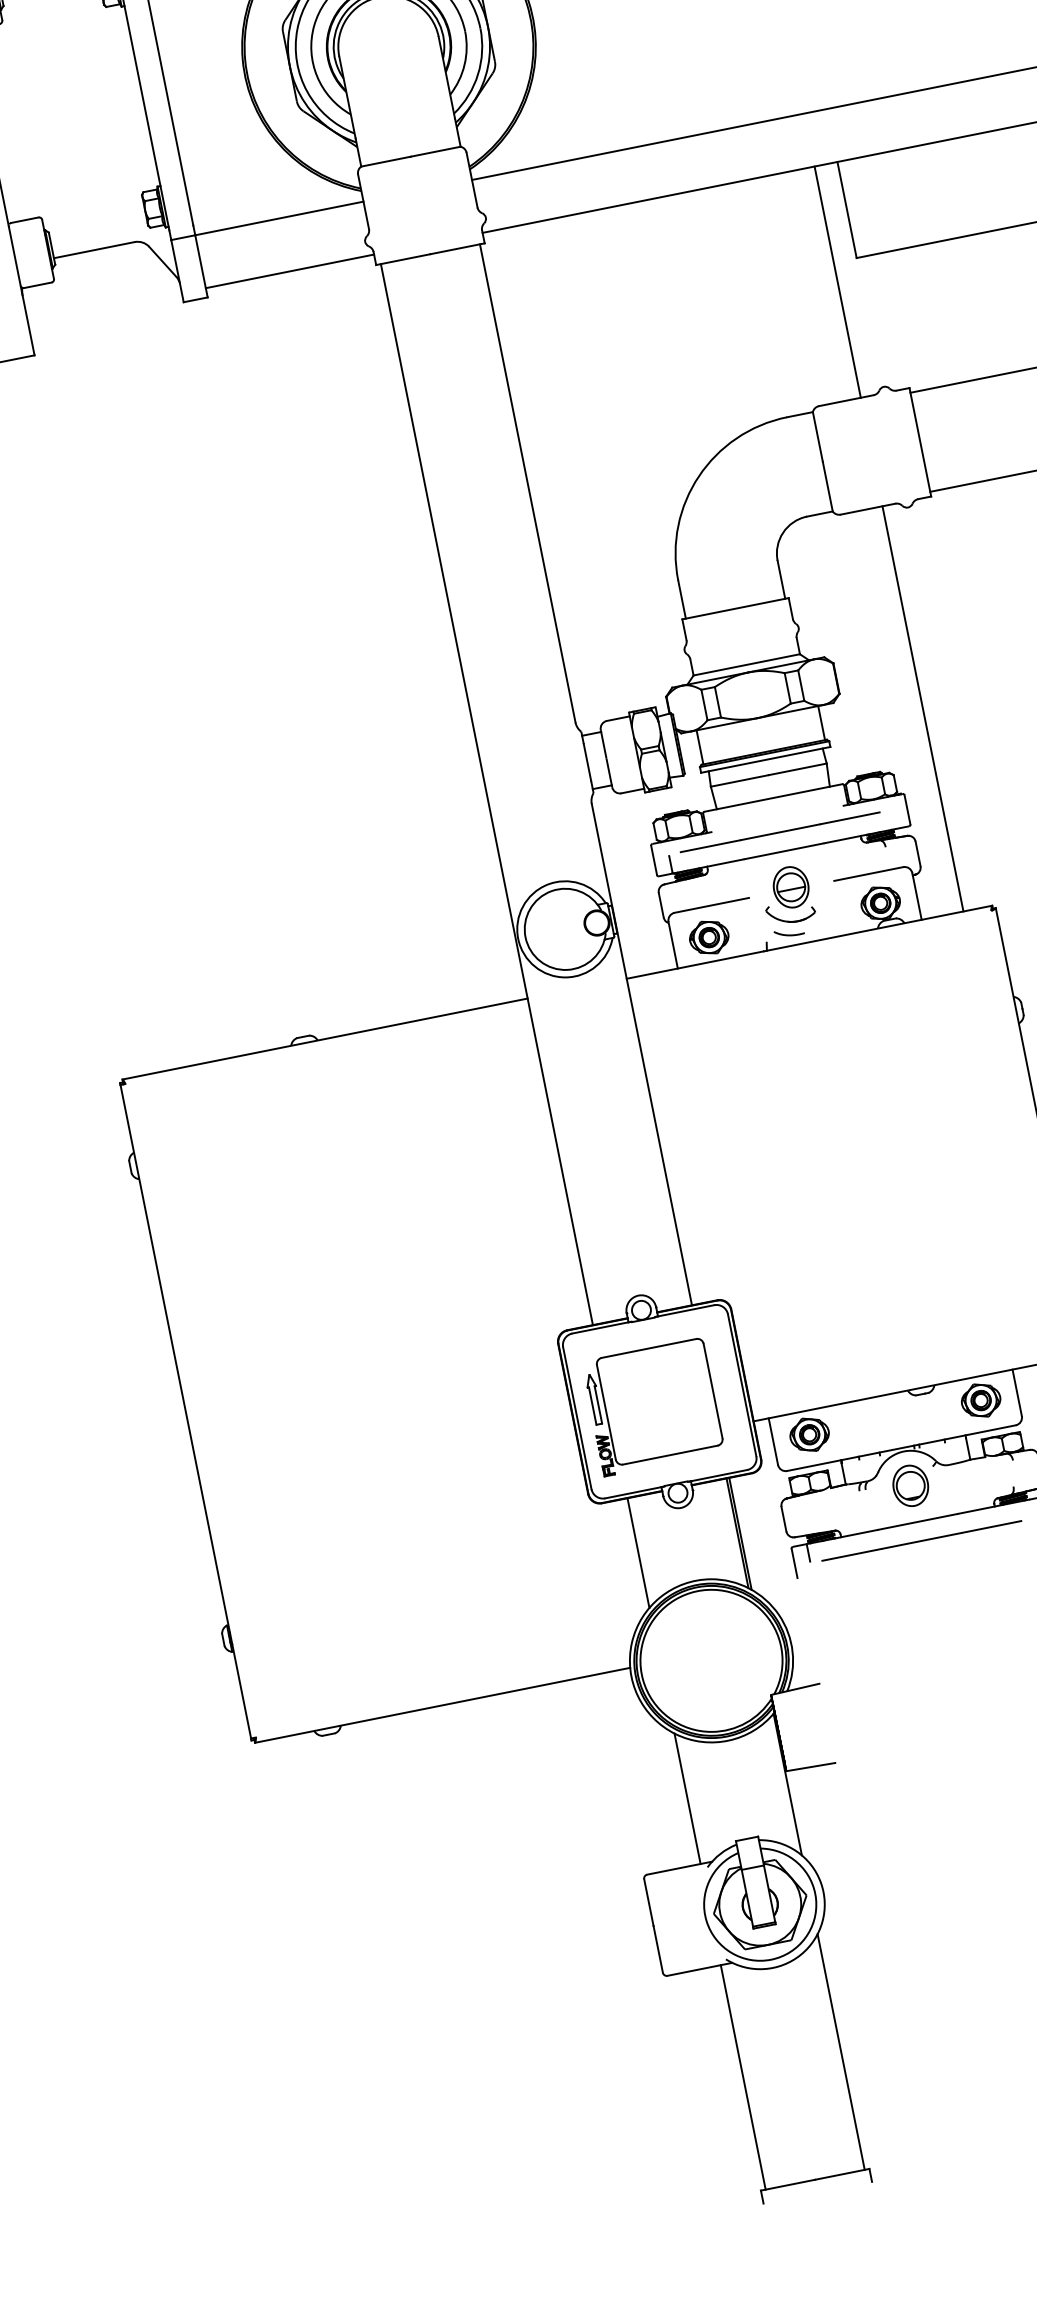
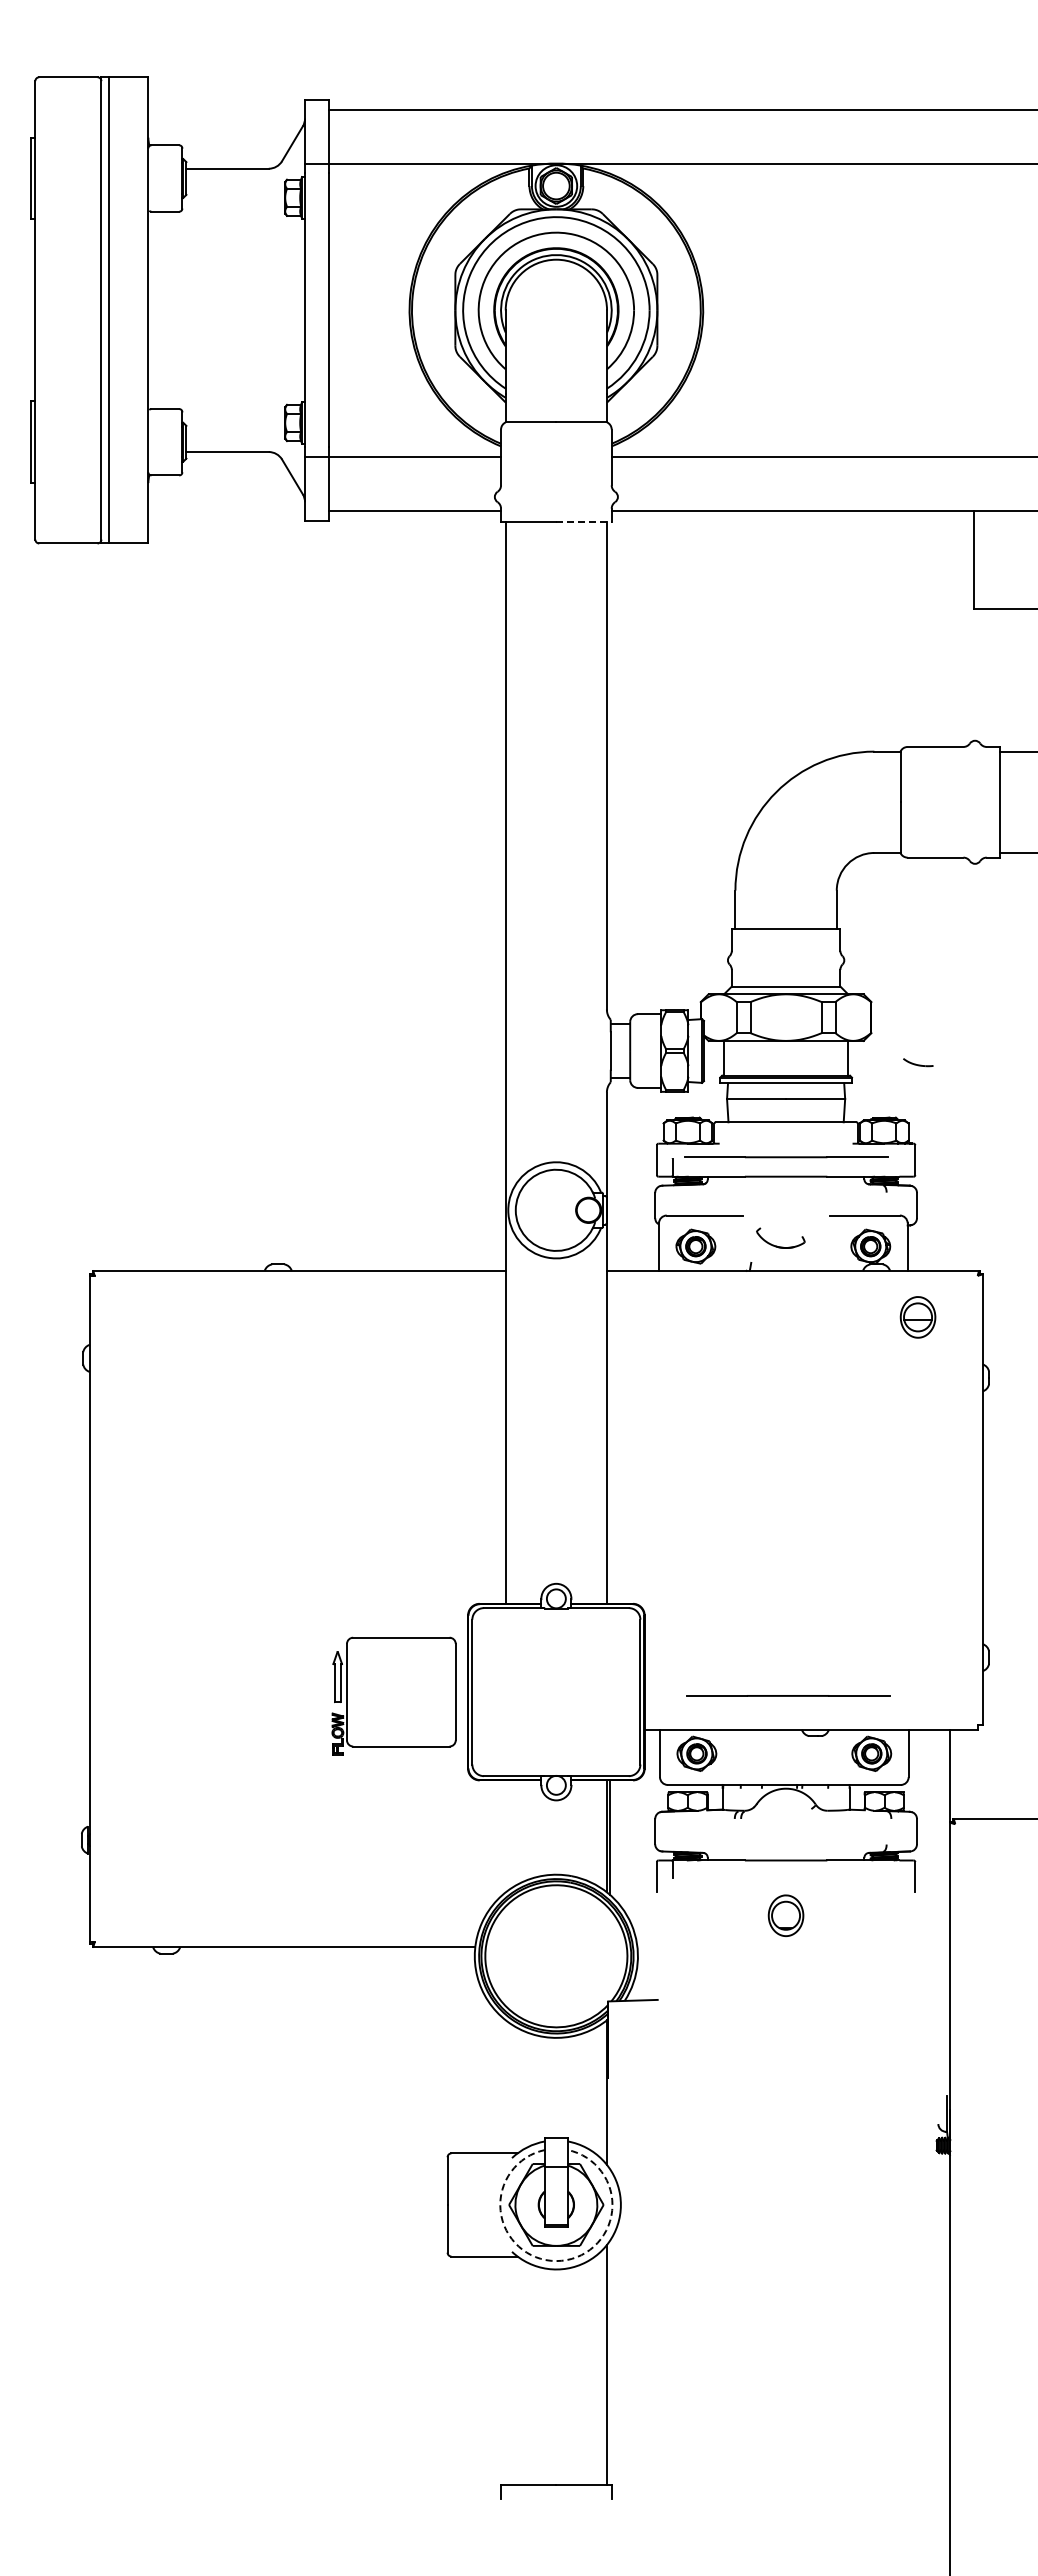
line: (457, 248) -> (584, 521), solid -> dashed
line: (837, 281) -> (950, 628), removed
line: (923, 708) -> (950, 1063), removed
part: (790, 887) -> (917, 1317), moved
part: (789, 932) -> (918, 1062), moved
part: (652, 1406) -> (393, 1695), moved
part: (910, 1485) -> (785, 1915), moved
line: (922, 1540) -> (788, 1695), moved
line: (638, 1553) -> (505, 1836), removed
line: (810, 1766) -> (632, 2079), removed
line: (687, 1798) -> (505, 2086), removed
arc: (771, 1960) -> (556, 2261), solid -> dashed
line: (742, 2076) -> (505, 2370), removed

